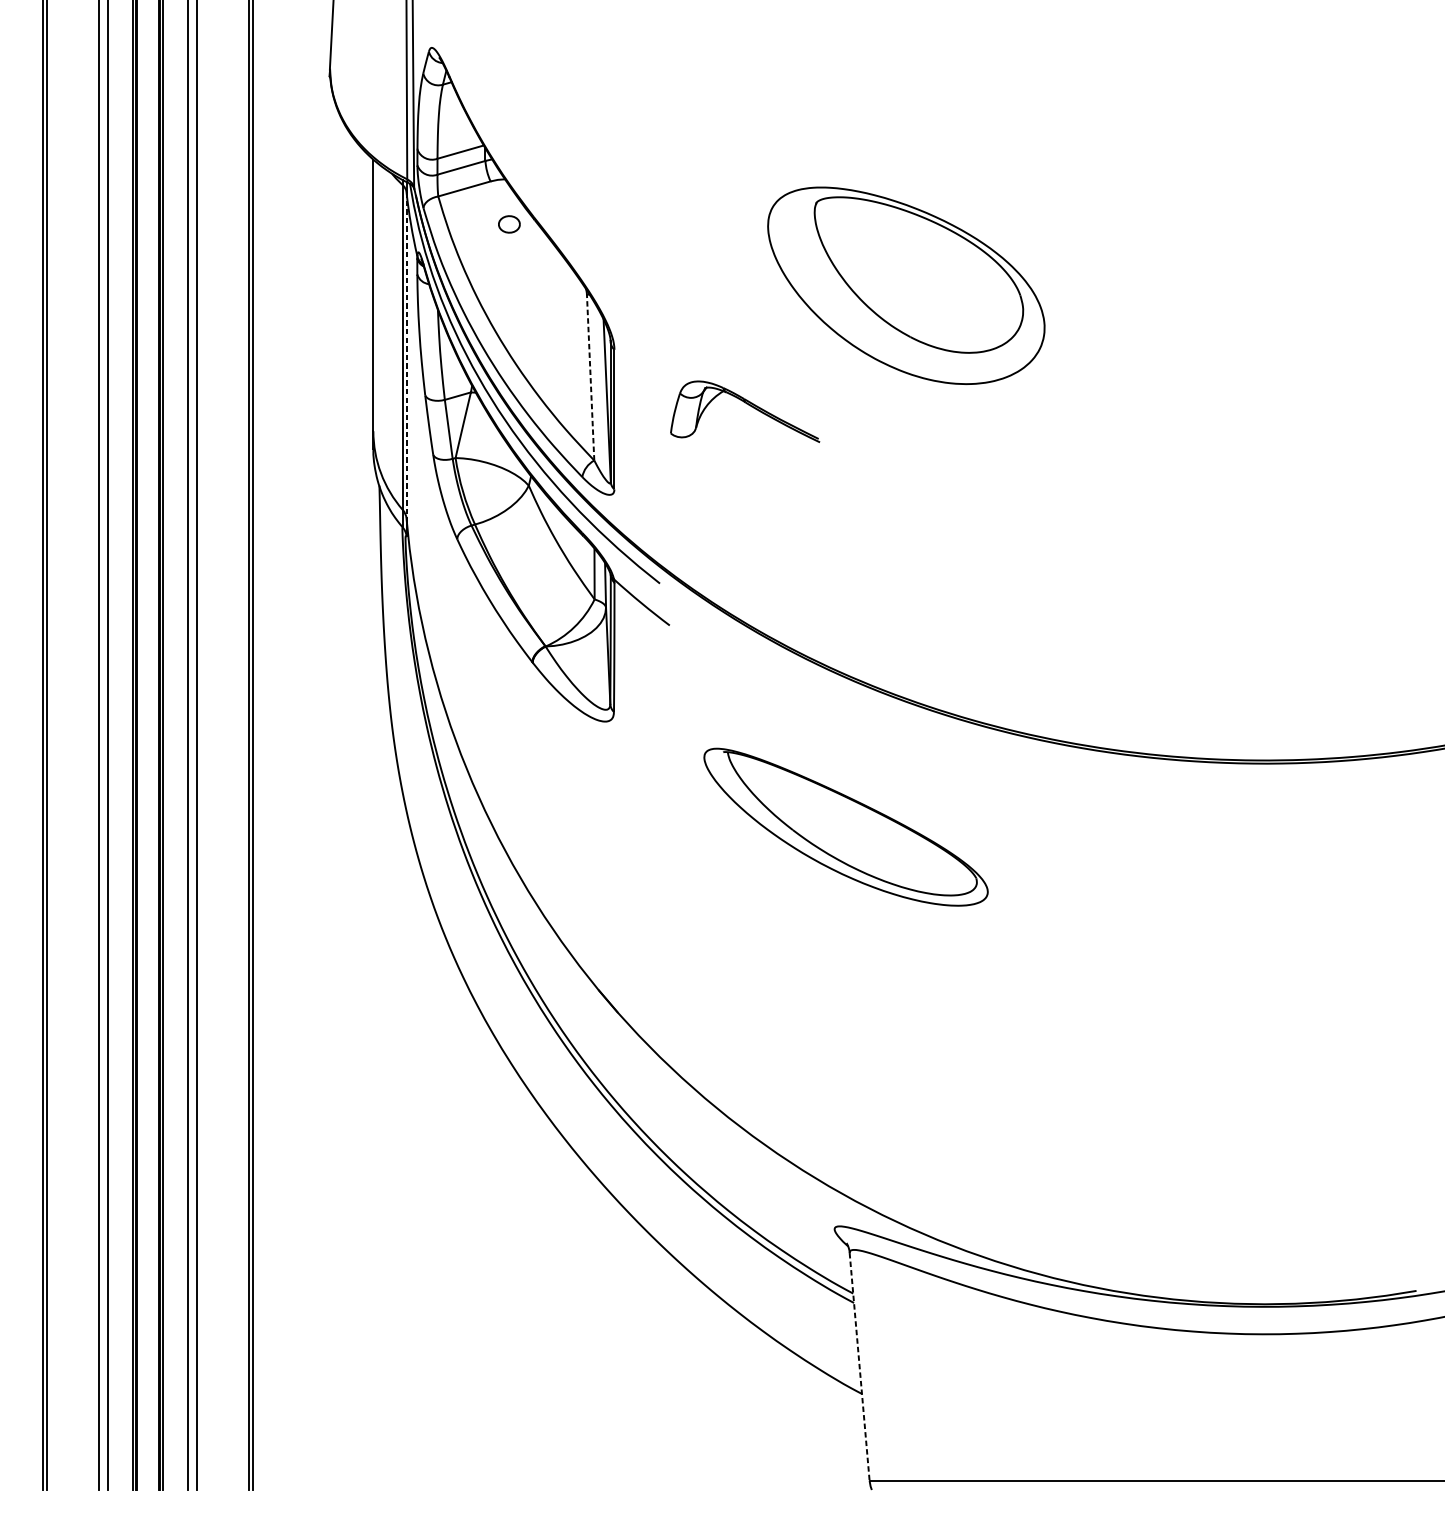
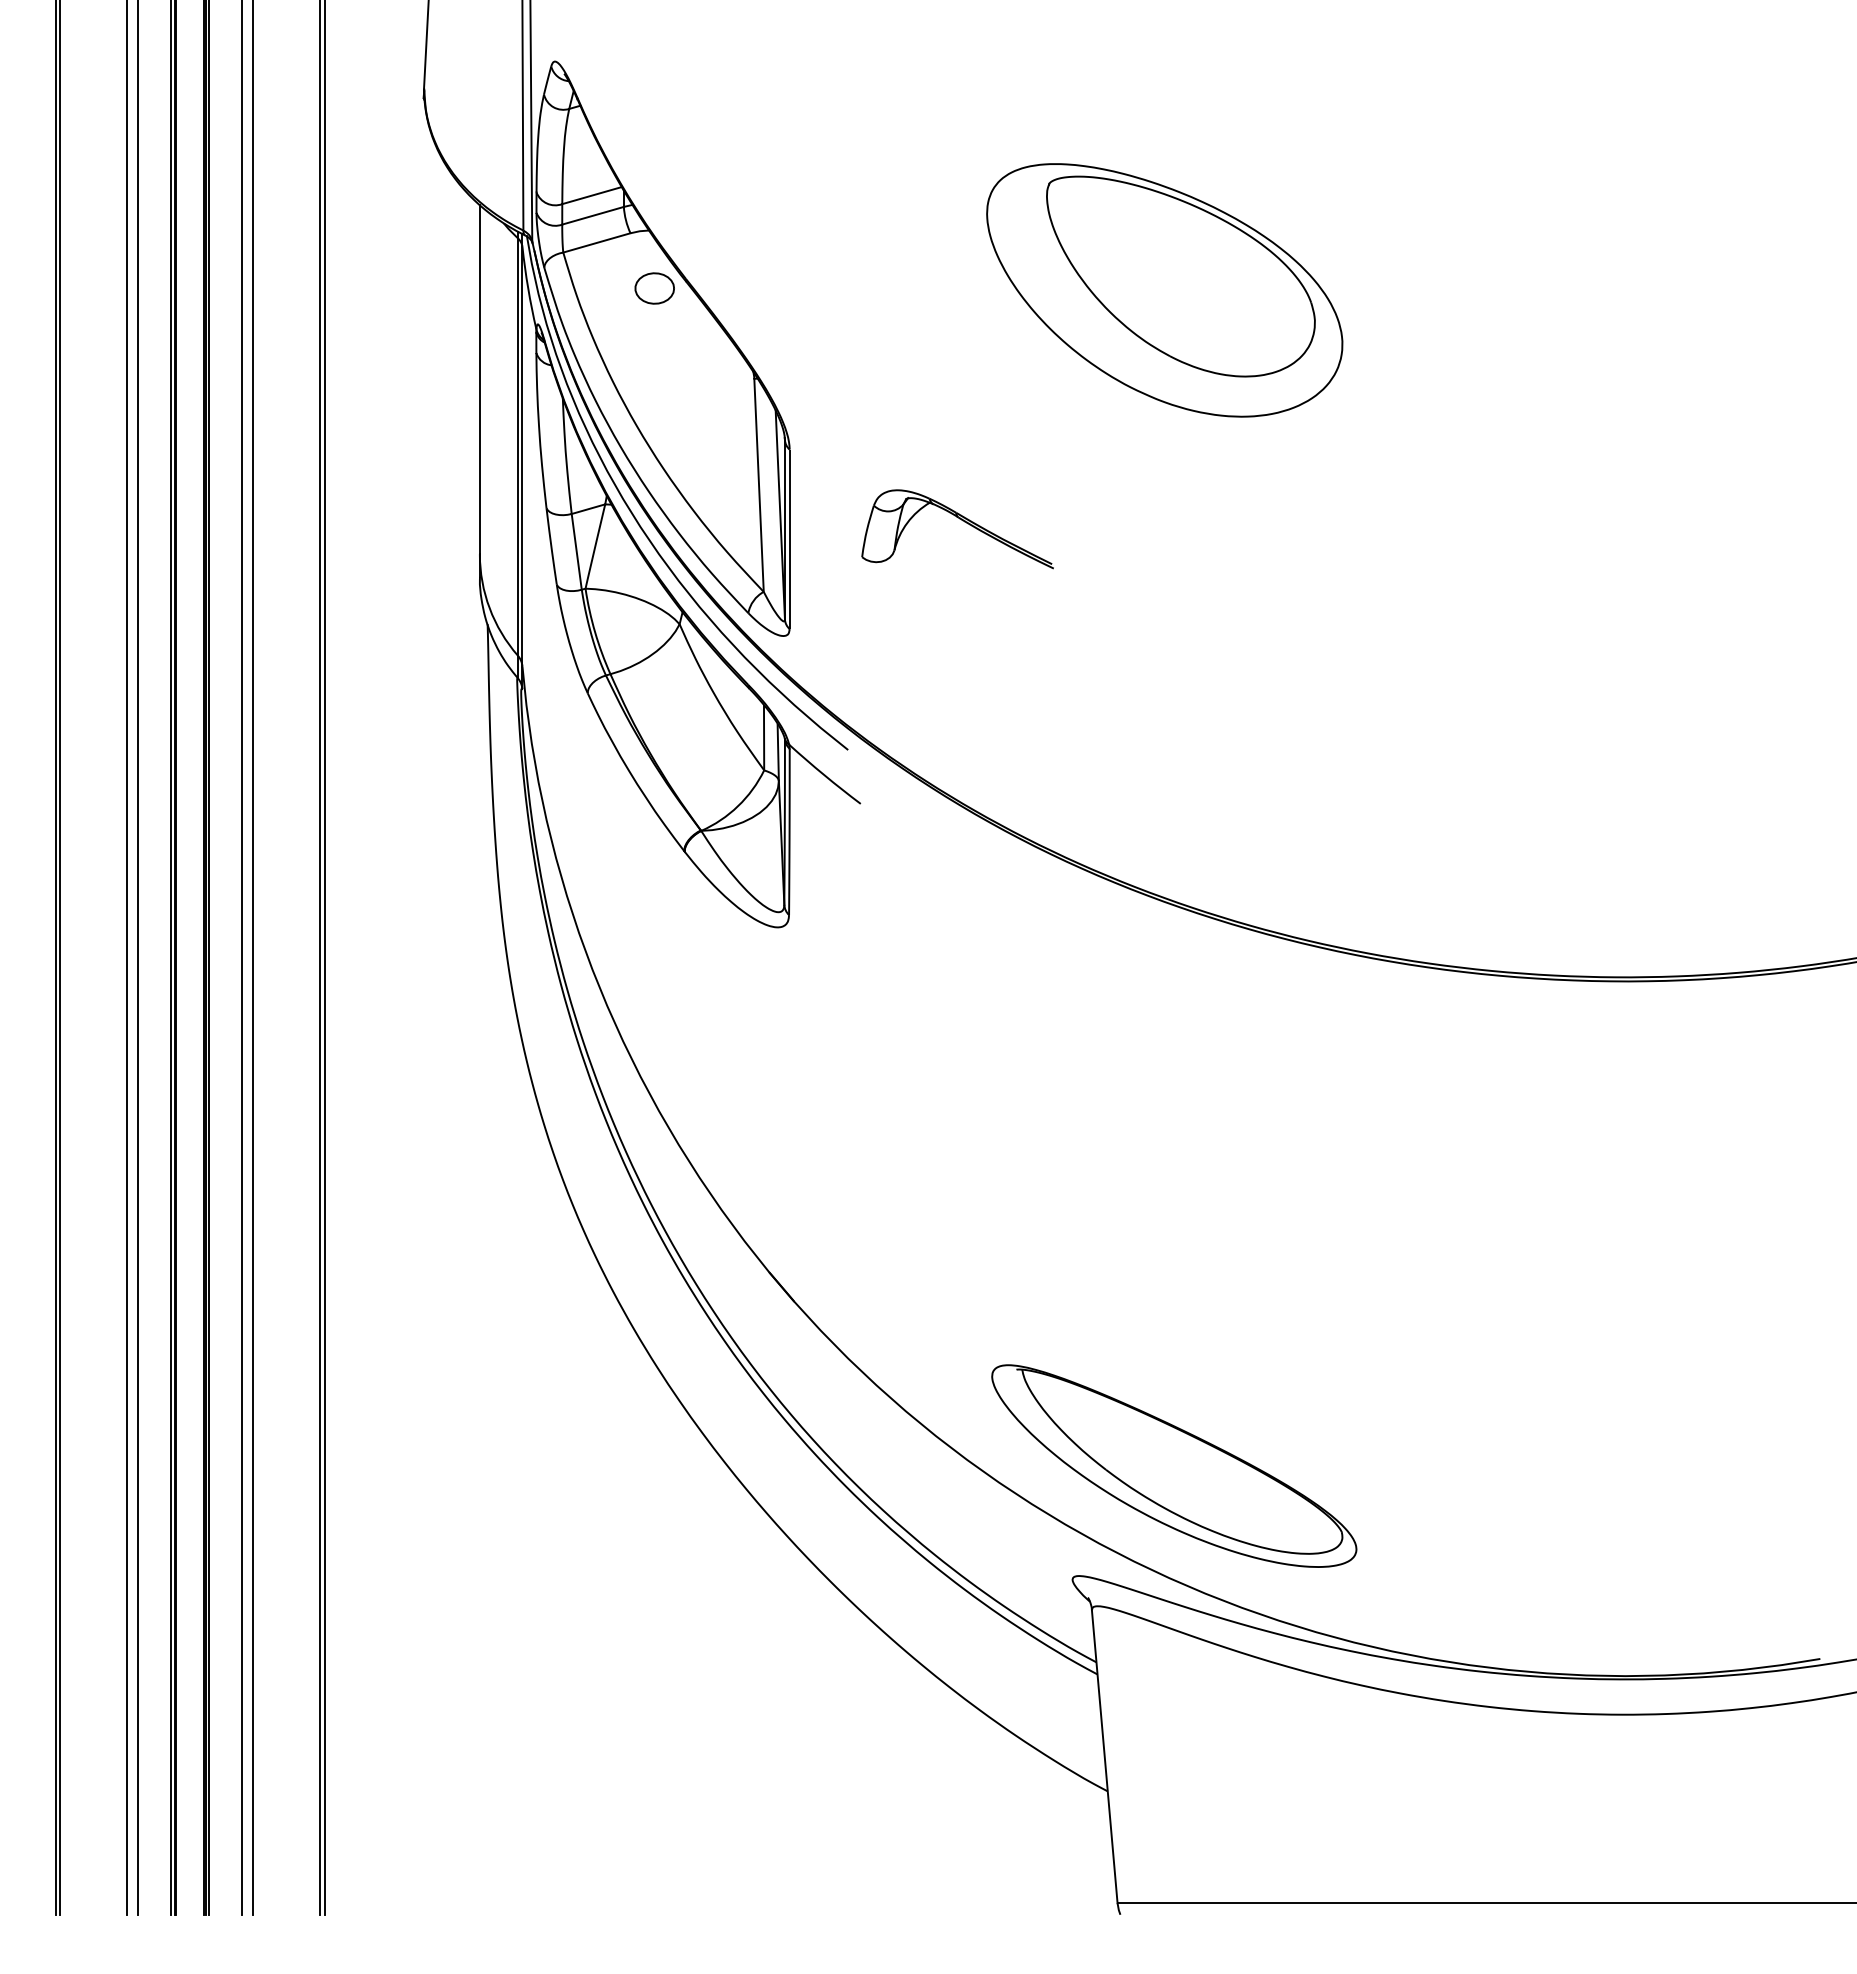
part: (509, 224) -> (654, 288), size x1.43
part: (906, 285) -> (1164, 290), moved
line: (406, 355) -> (522, 456), dashed -> solid
line: (590, 377) -> (759, 485), dashed -> solid
part: (846, 826) -> (1174, 1465), moved
line: (859, 1366) -> (1104, 1756), dashed -> solid

